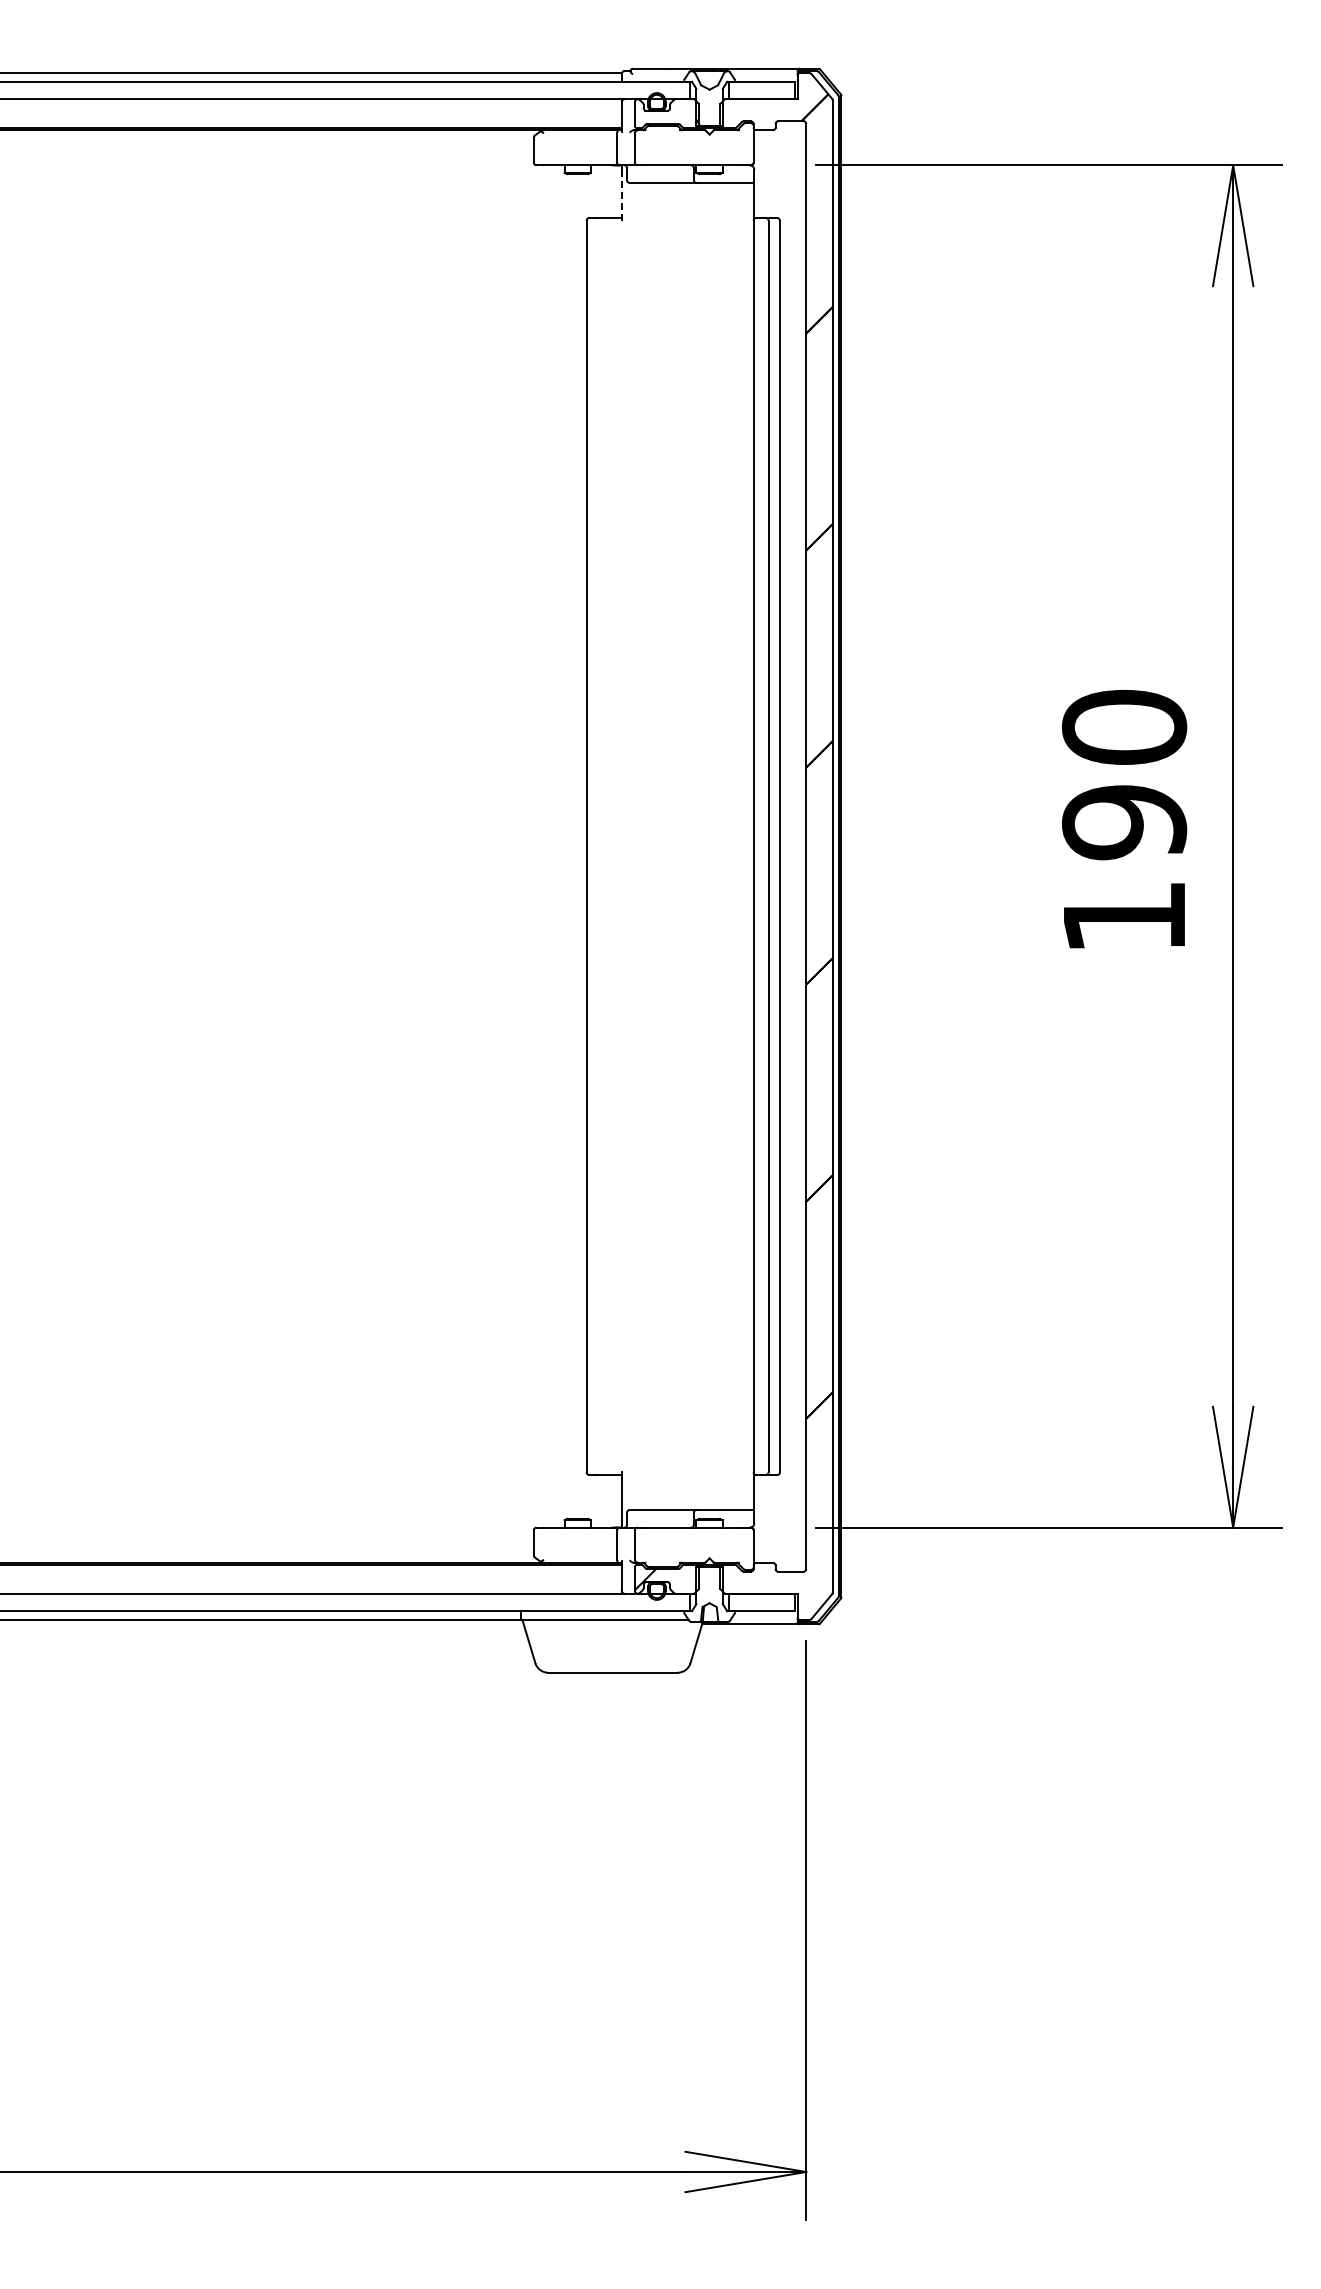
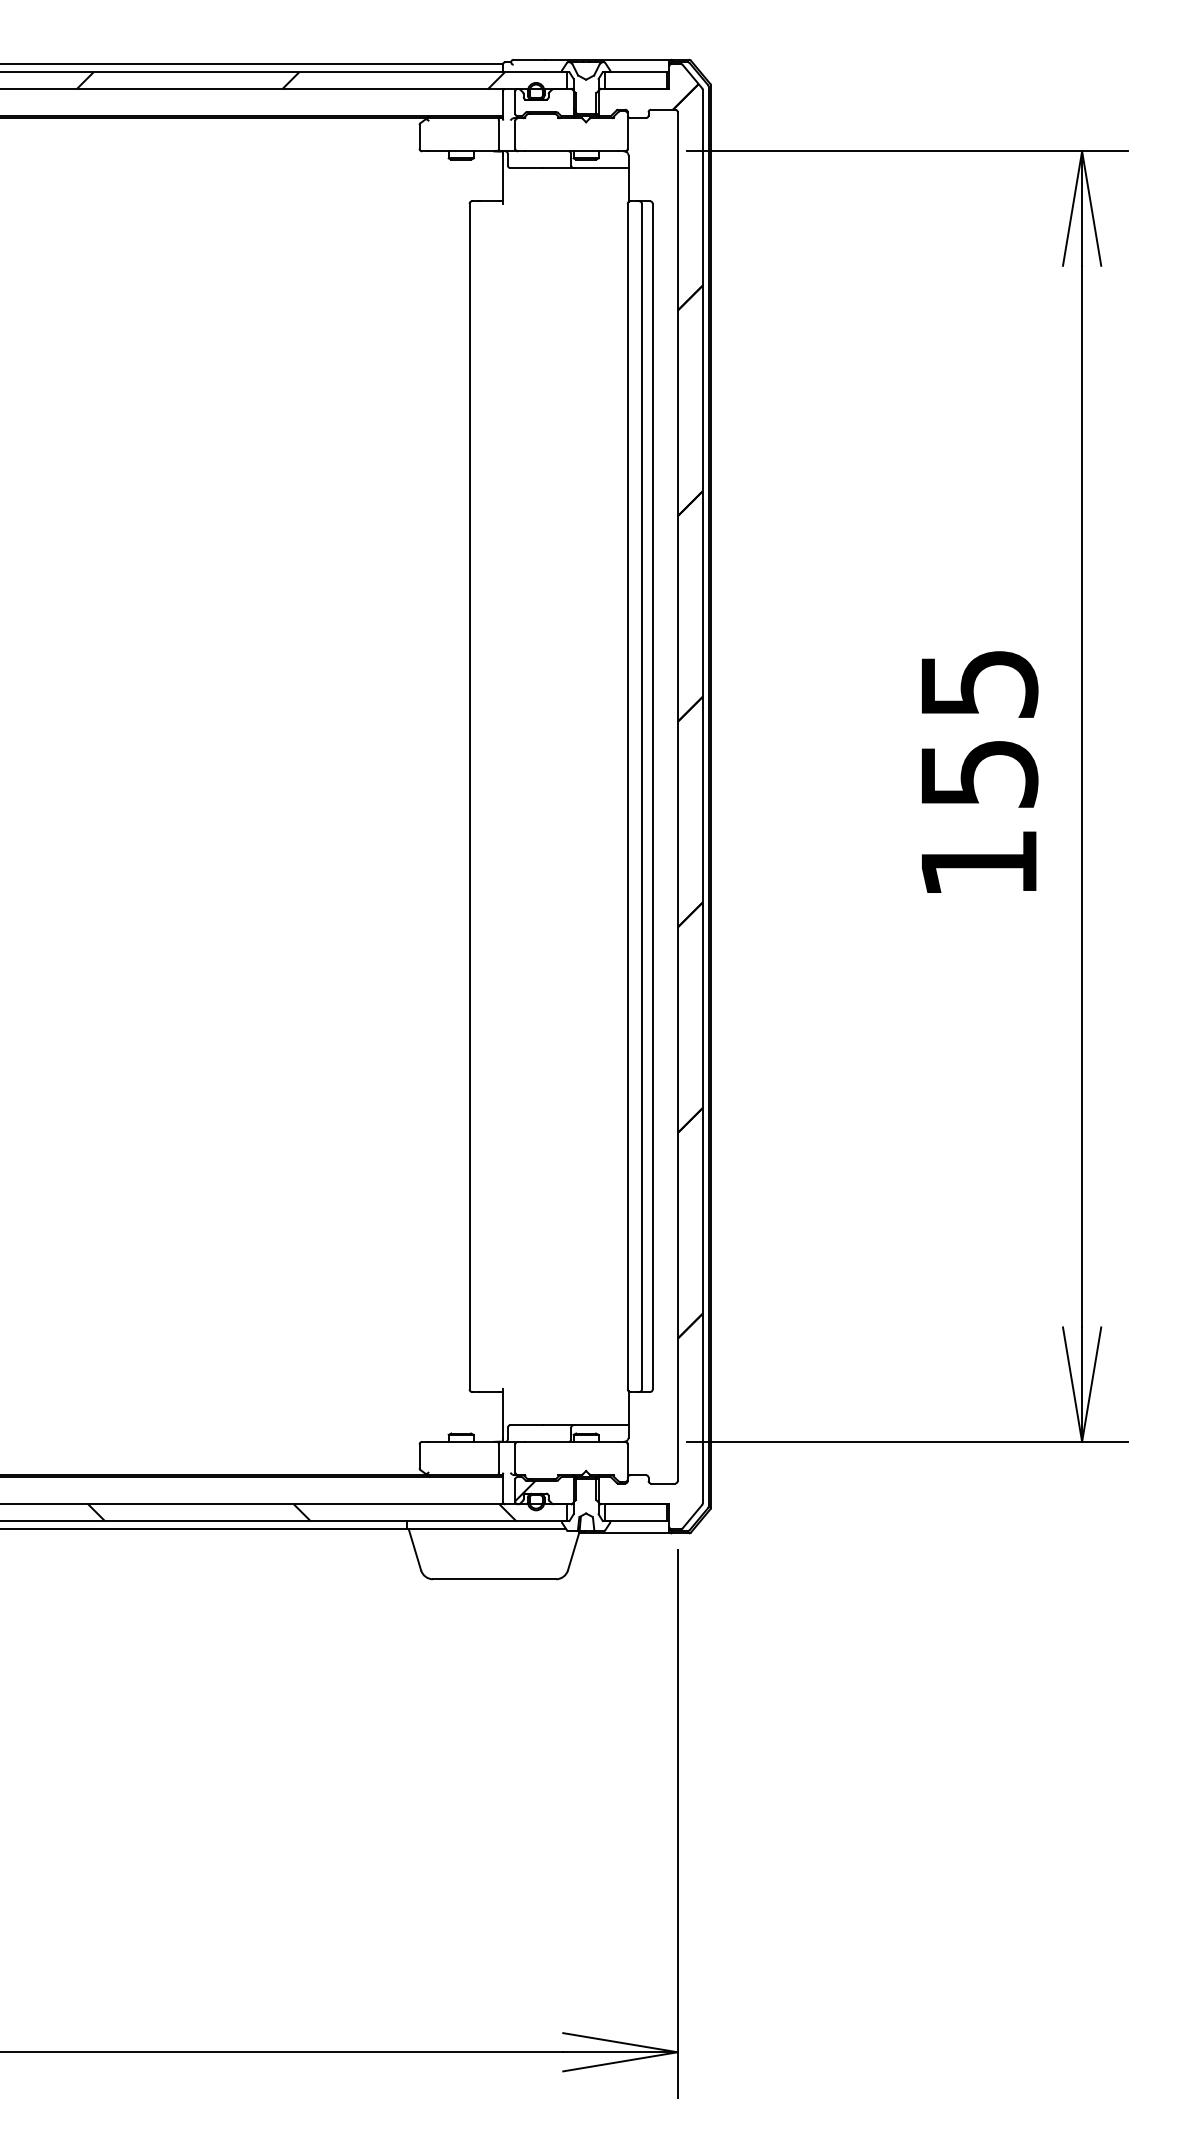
hatch: (397, 90) -> (290, 80), added
line: (621, 194) -> (502, 178), dashed -> solid
text: (1124, 774) -> (979, 728), 190 -> 155
hatch: (409, 1602) -> (301, 1512), added

